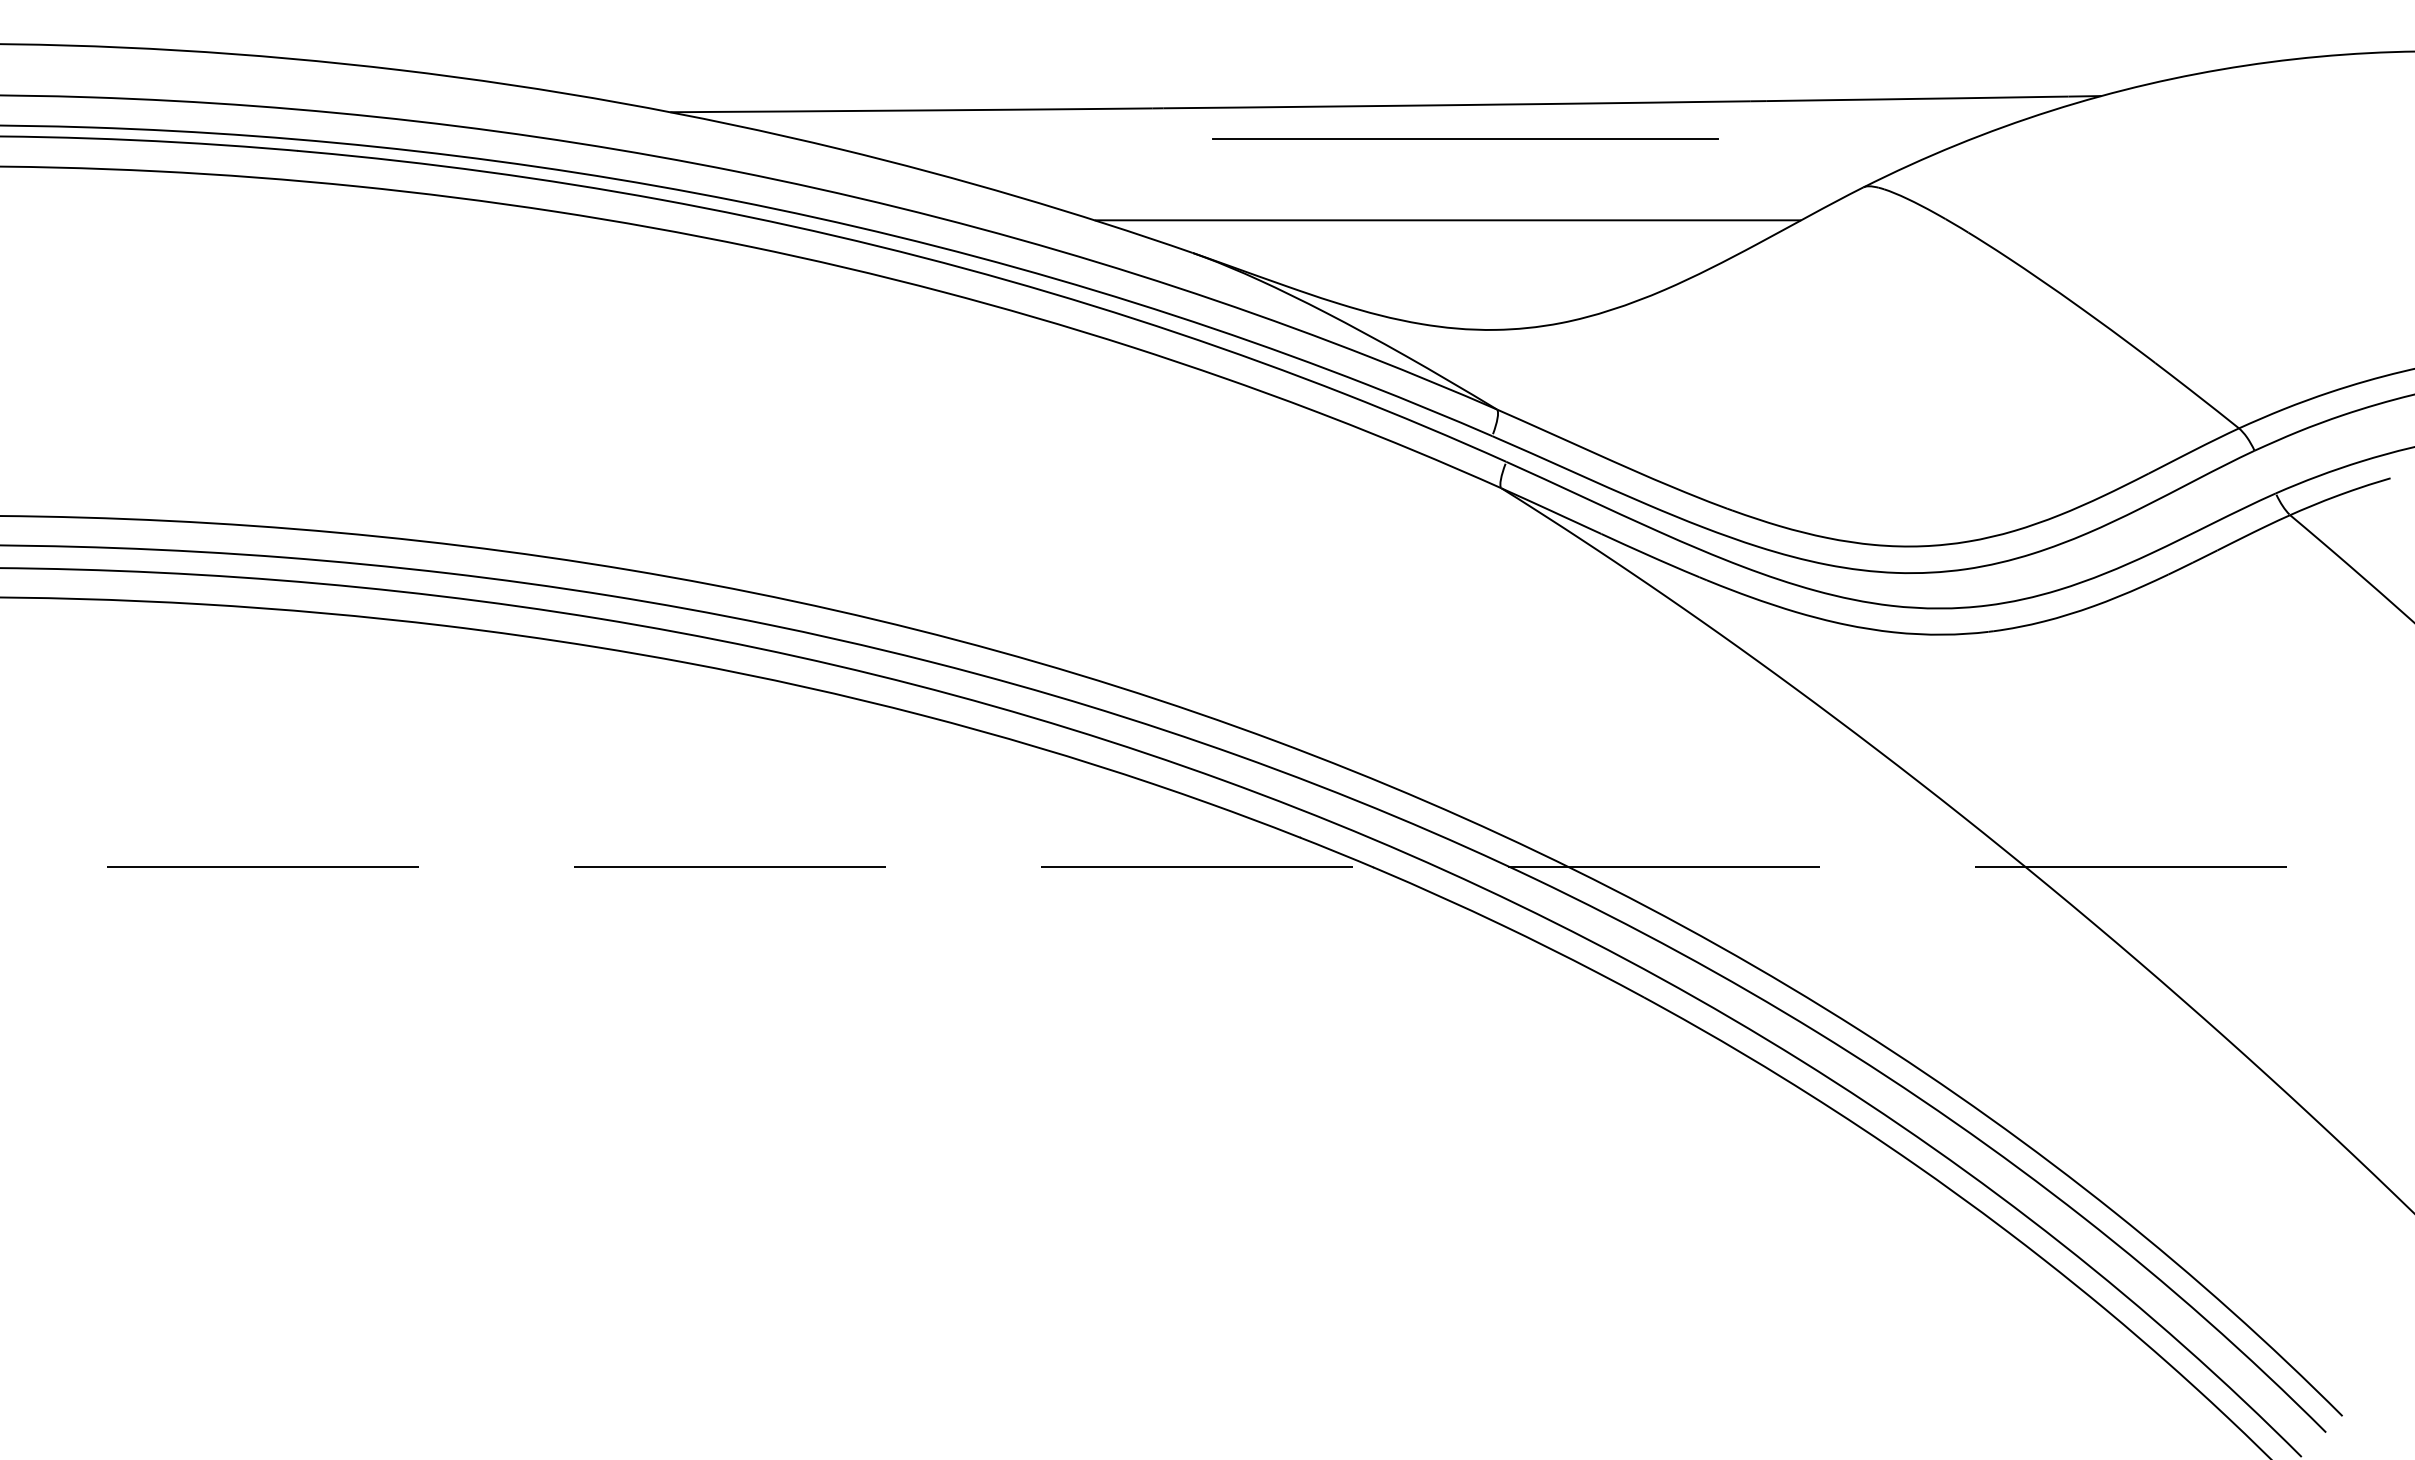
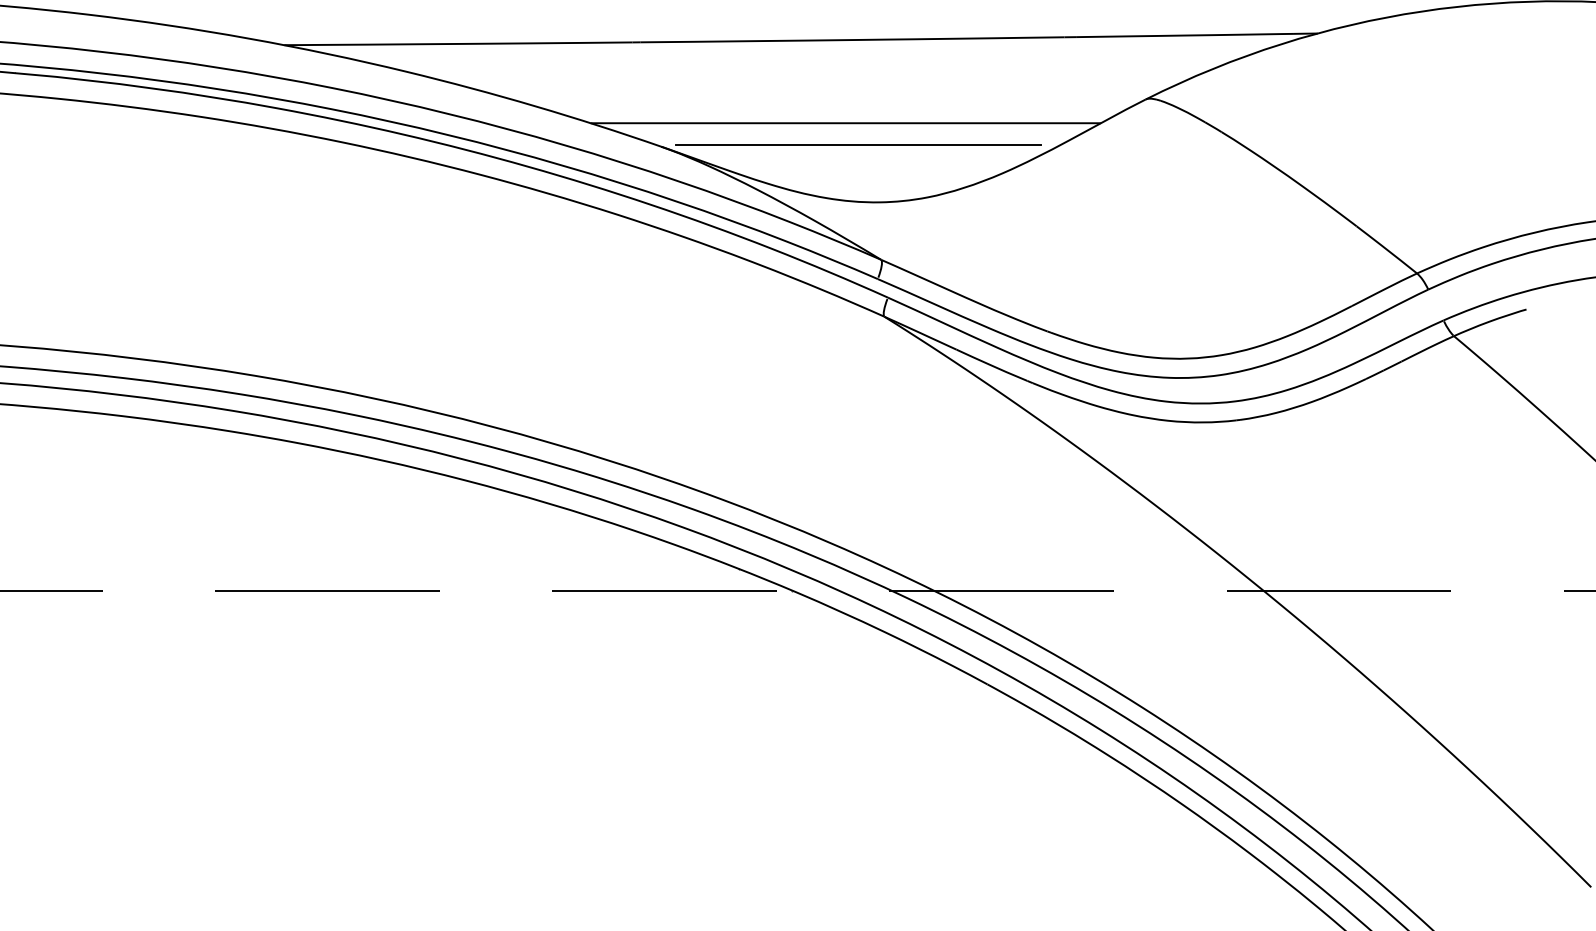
line: (1465, 138) -> (858, 144), moved

